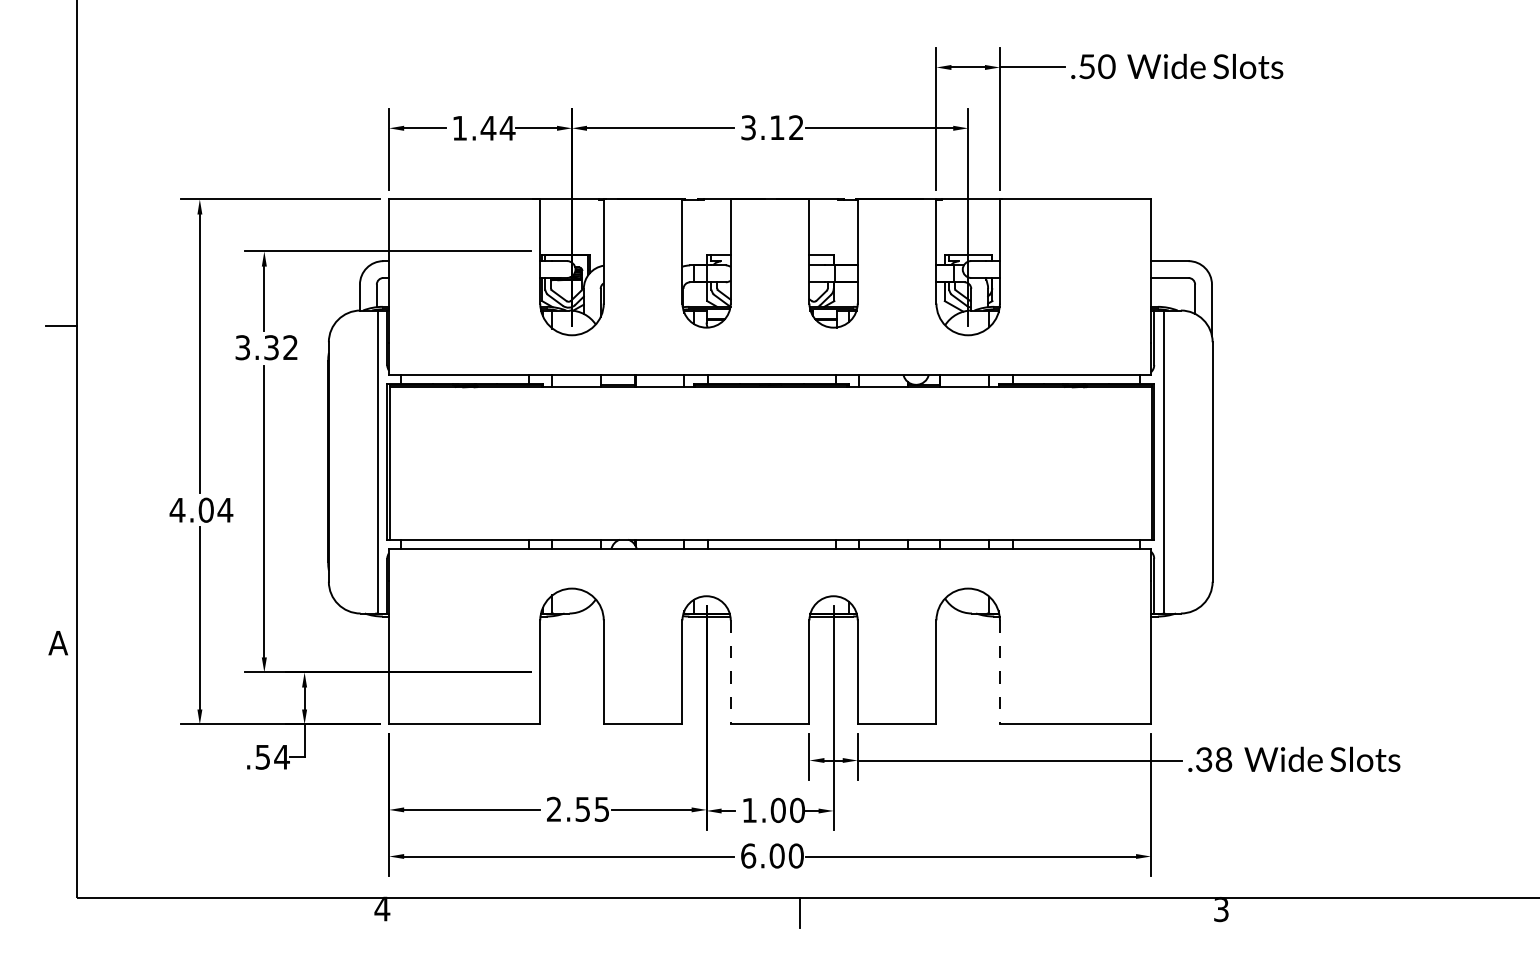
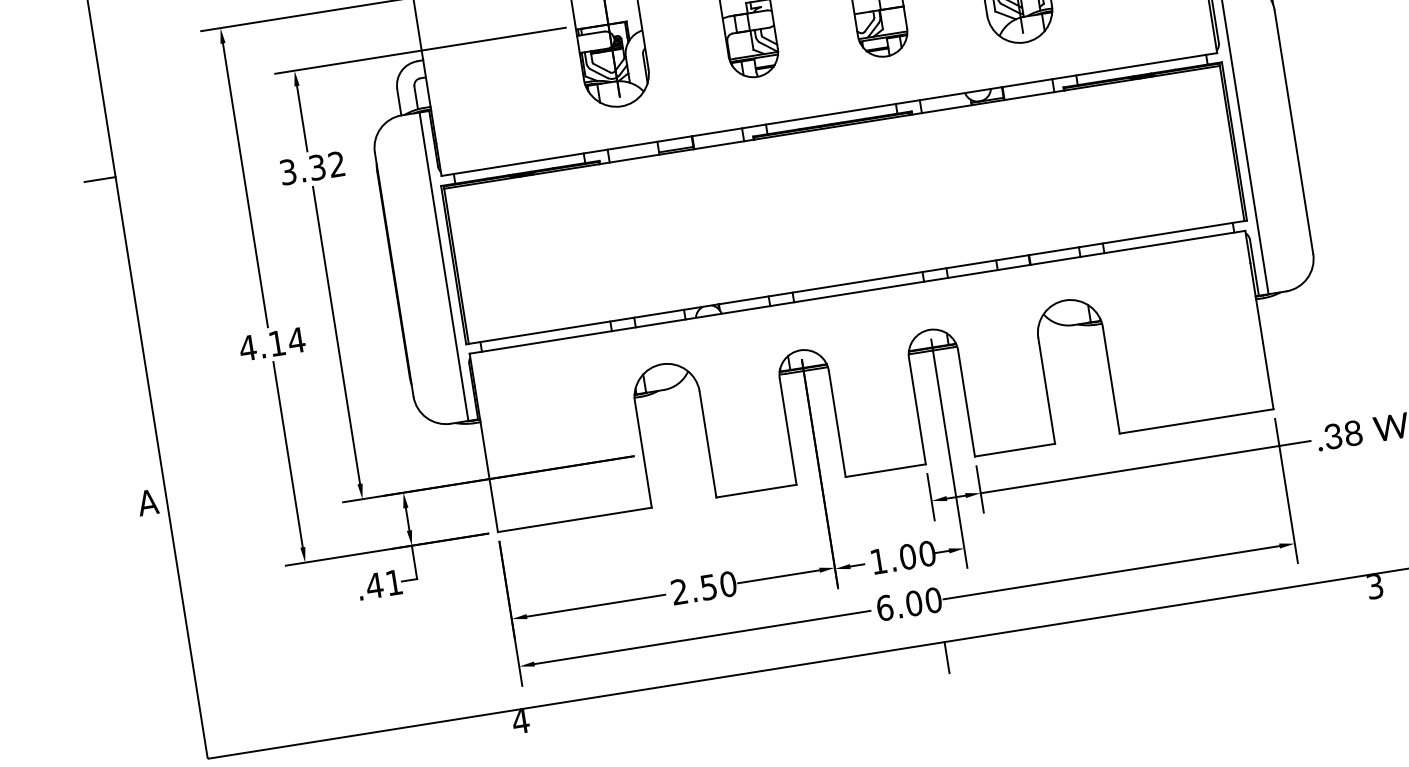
text: (205, 509) -> (276, 342), 4.04 -> 4.14
line: (730, 672) -> (837, 424), dashed -> solid
line: (999, 672) -> (1110, 380), dashed -> solid
text: (272, 757) -> (384, 584), .54 -> .41
text: (601, 808) -> (727, 583), 2.55 -> 2.50

